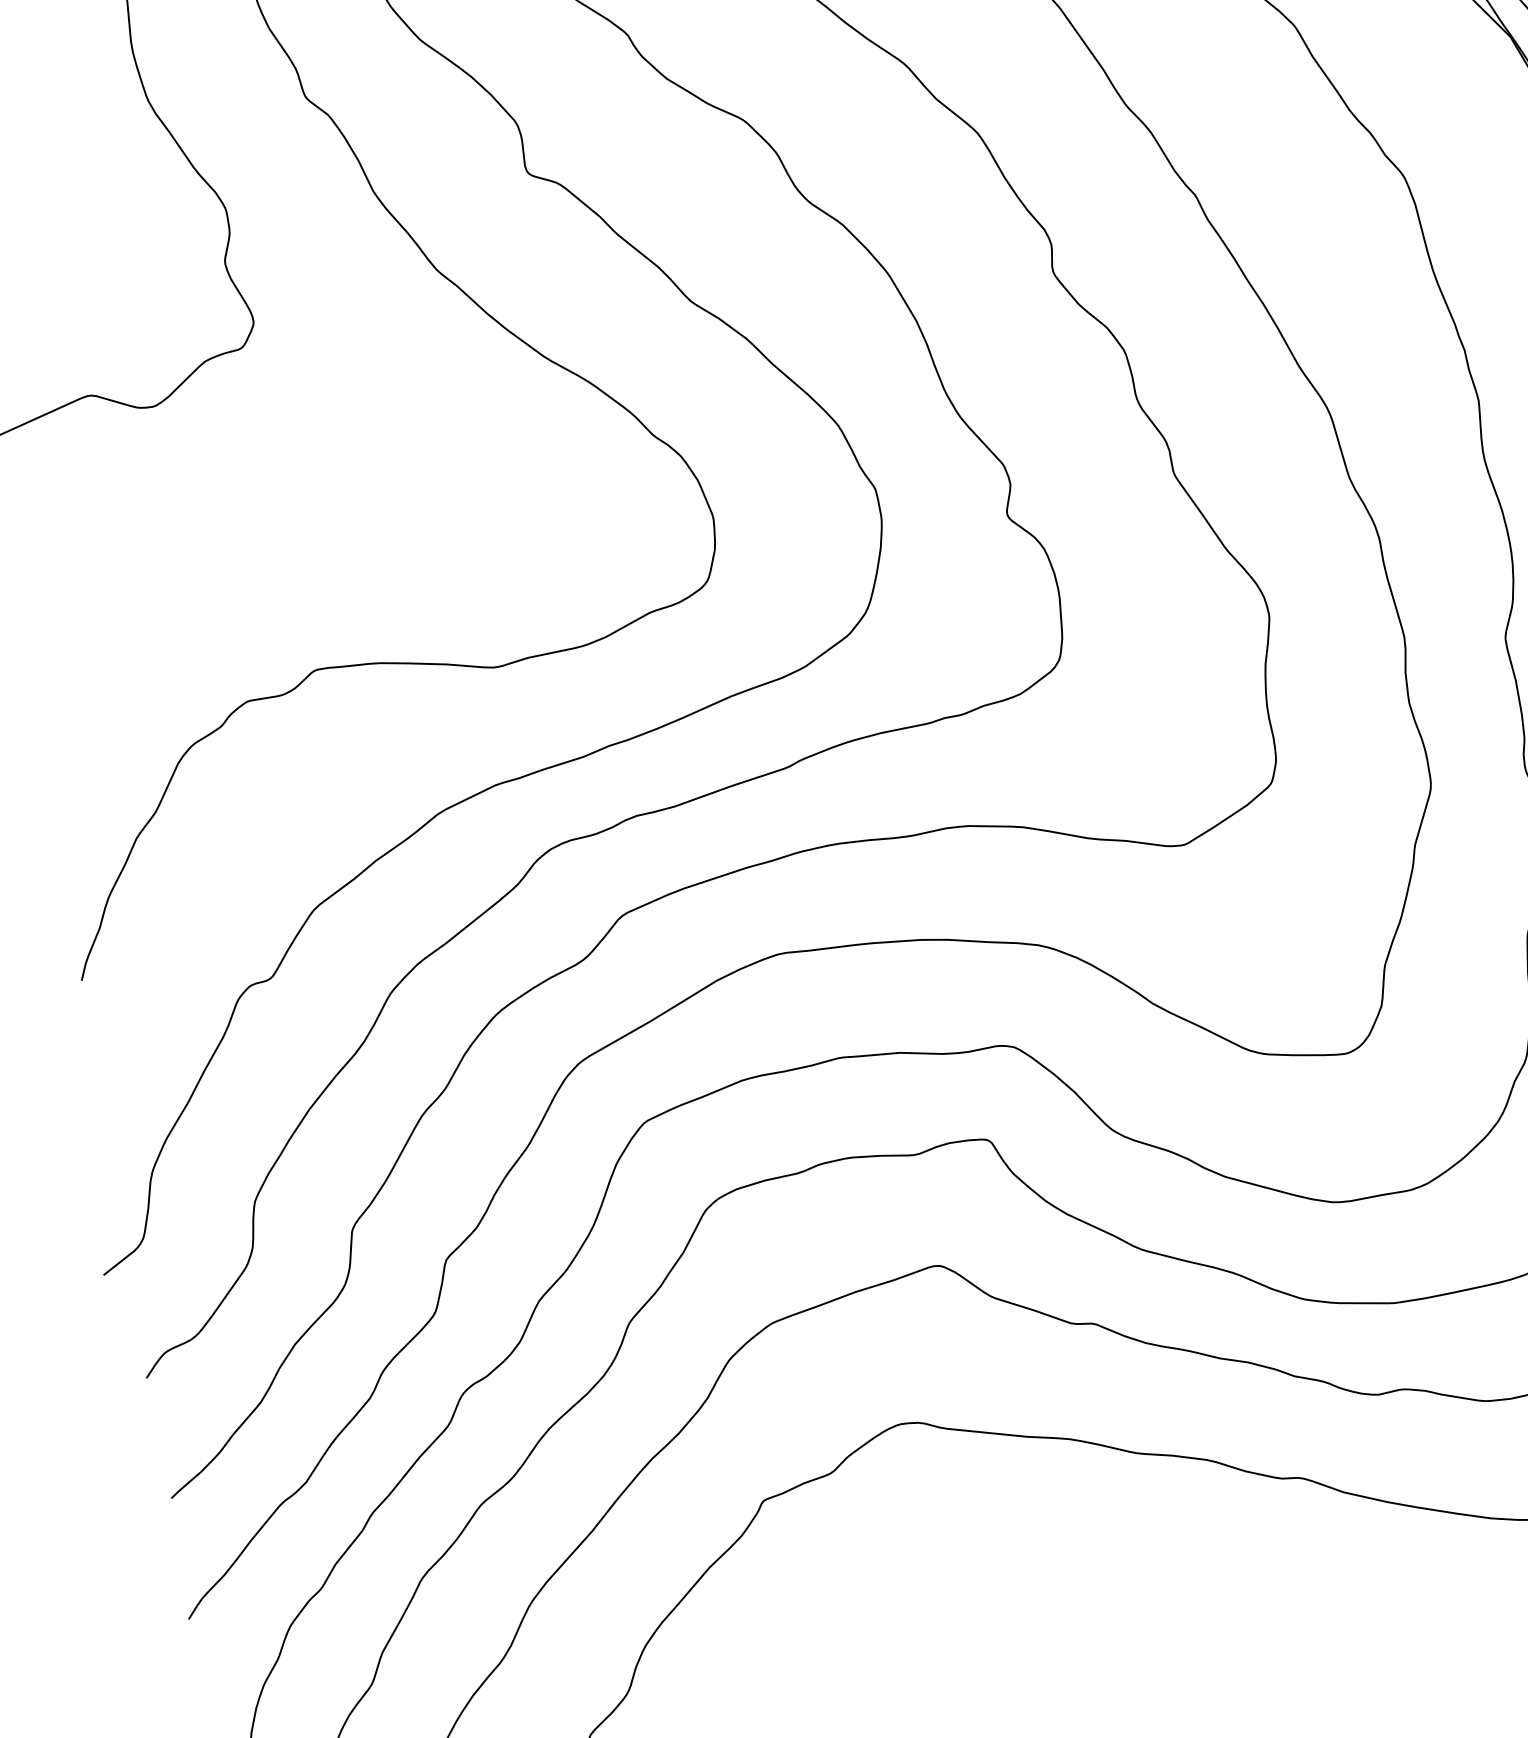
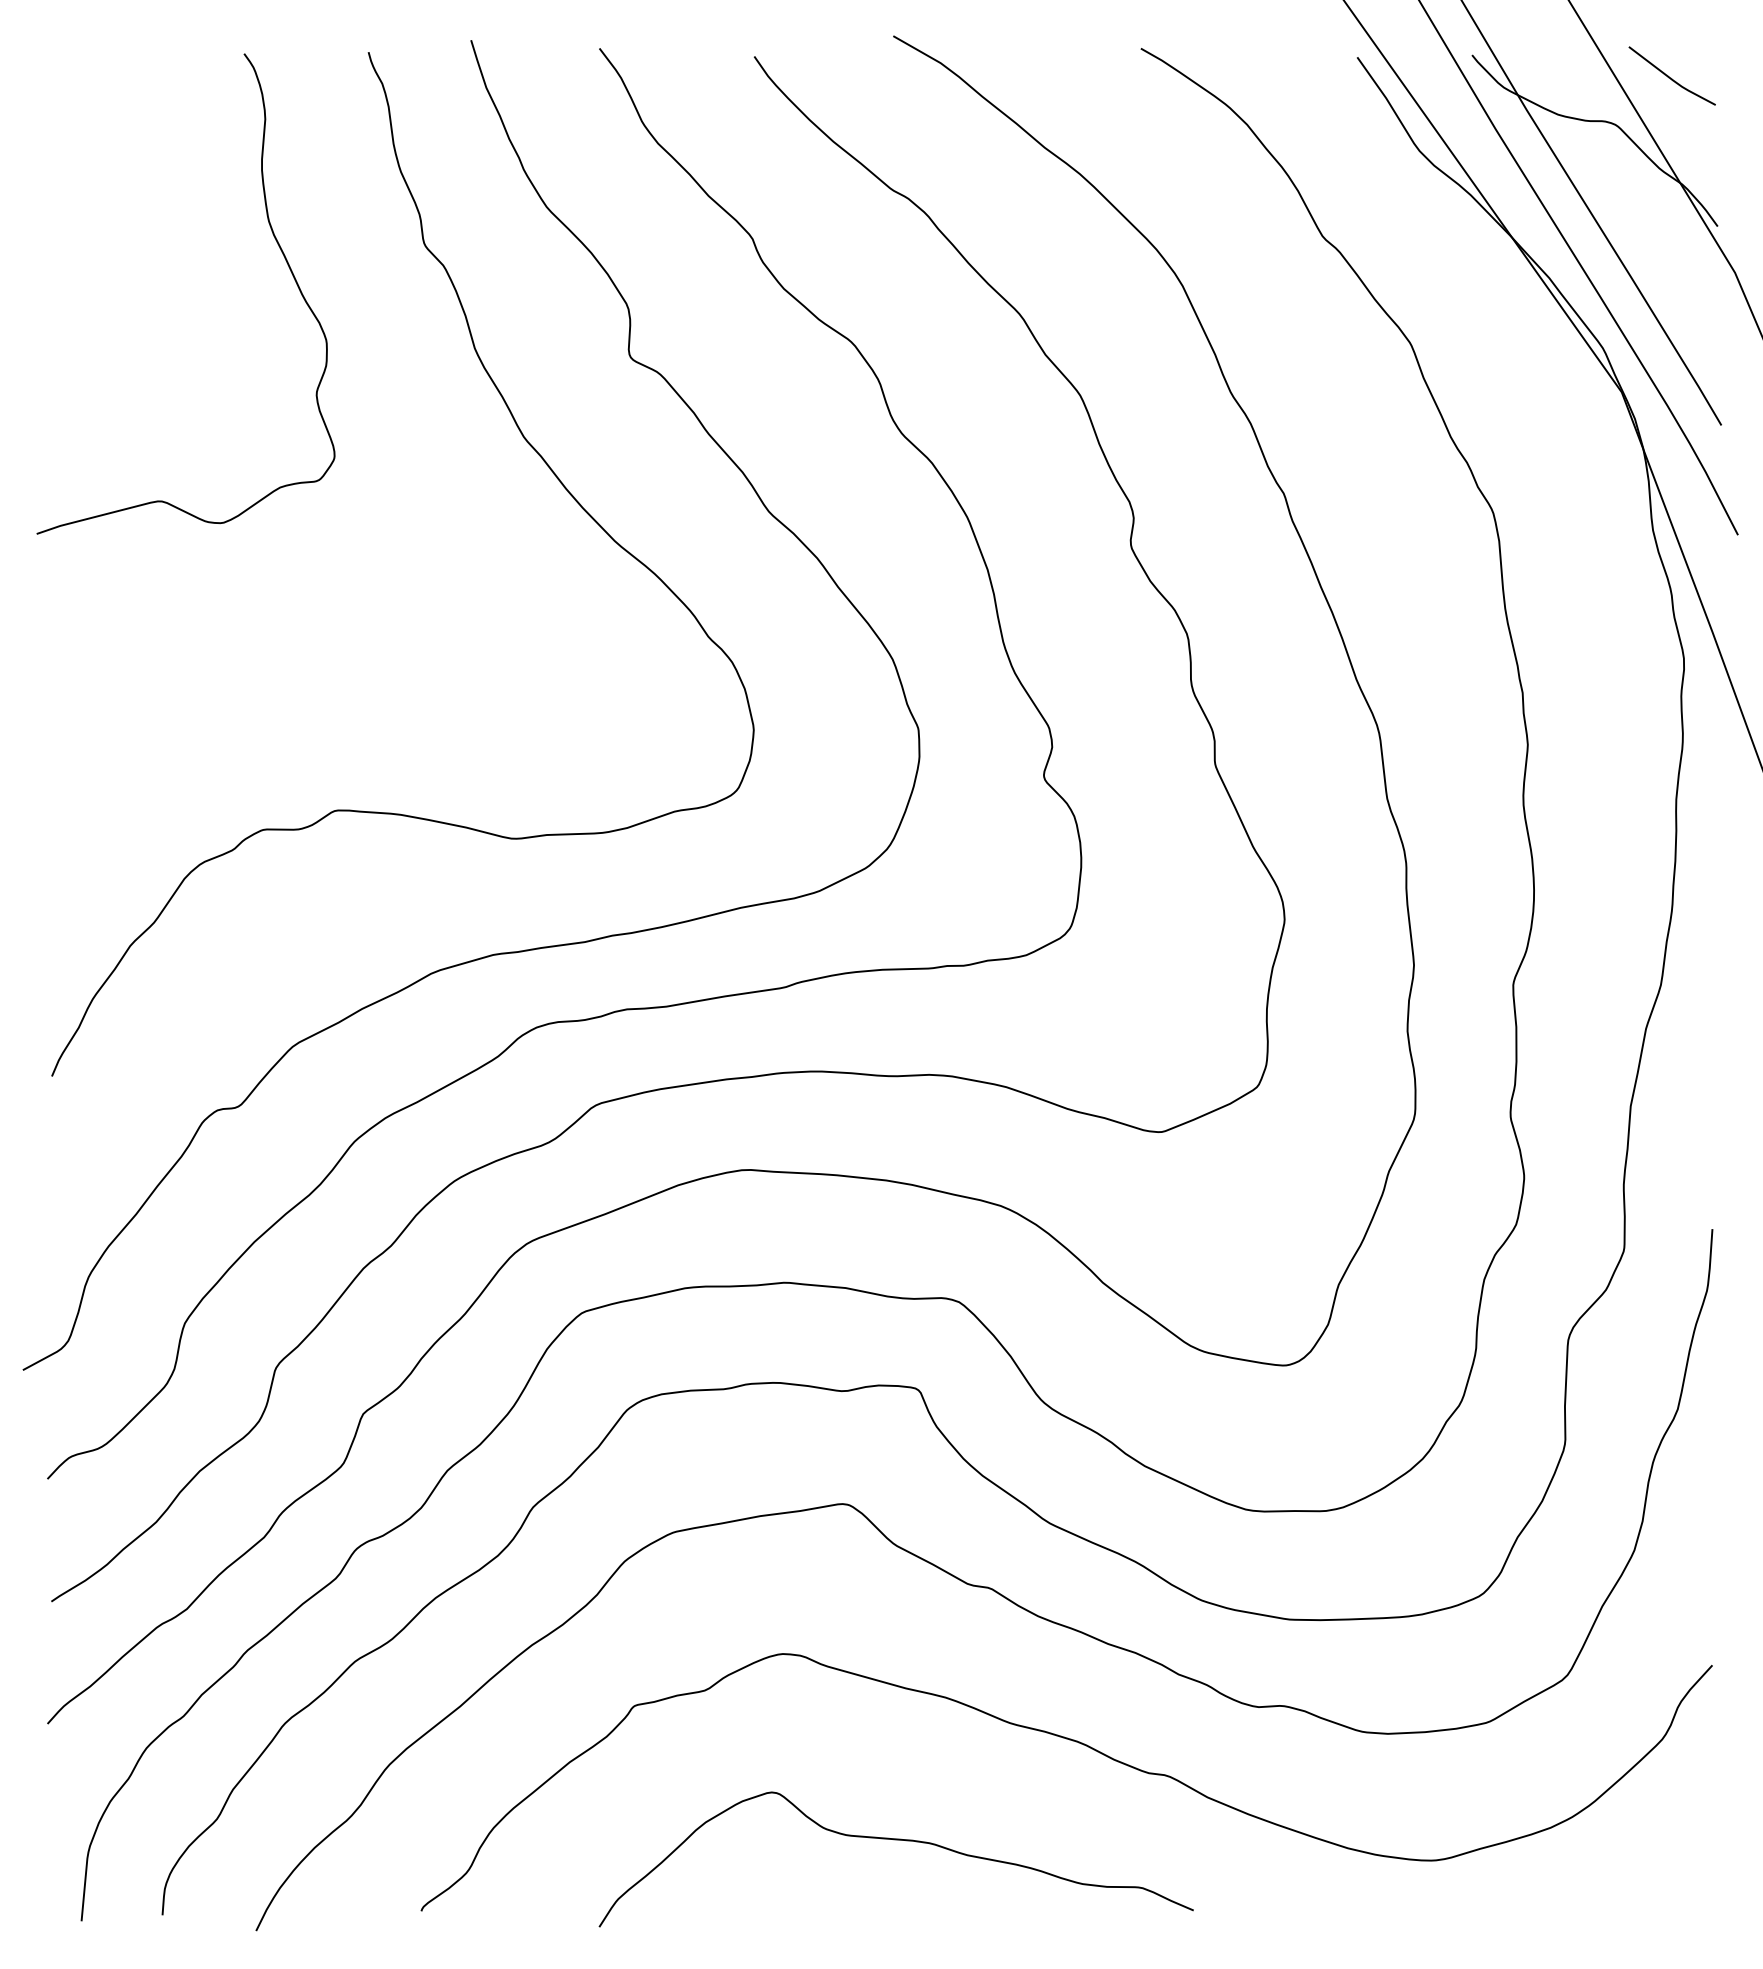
curve: (1044, 1588) -> (895, 1840), added

